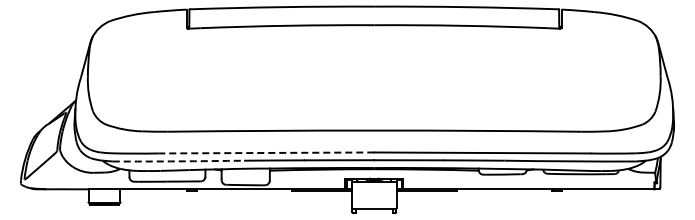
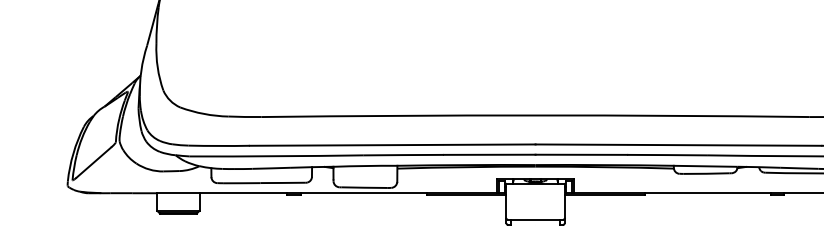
line: (266, 152) -> (392, 144), dashed -> solid
arc: (178, 161) -> (276, 156), dashed -> solid

